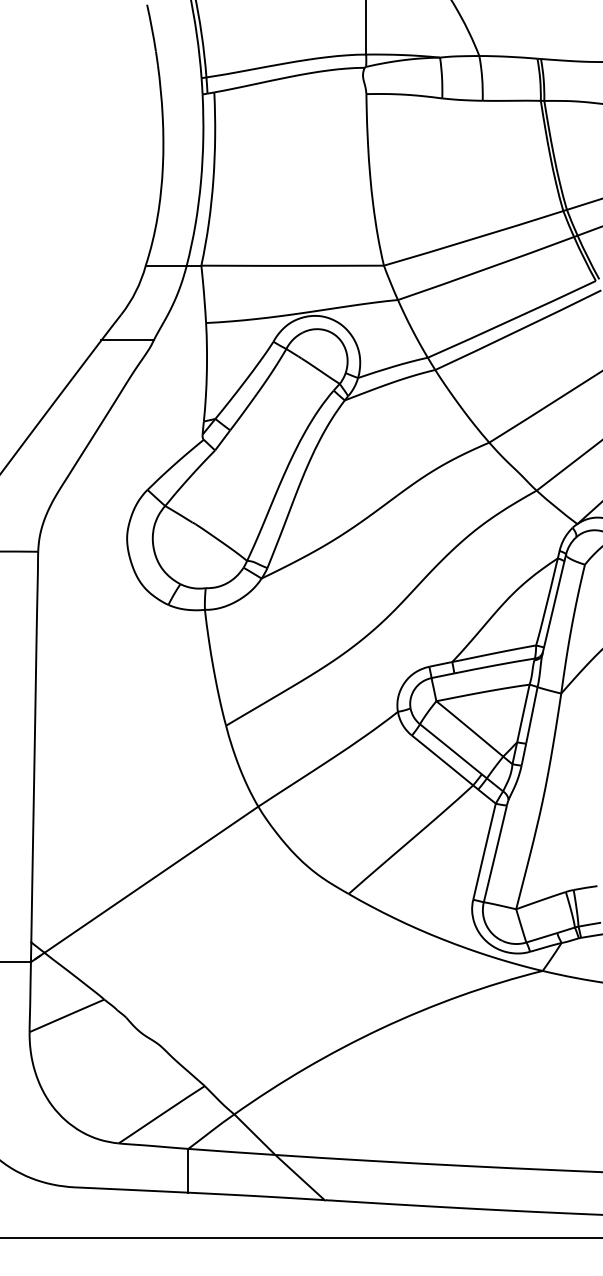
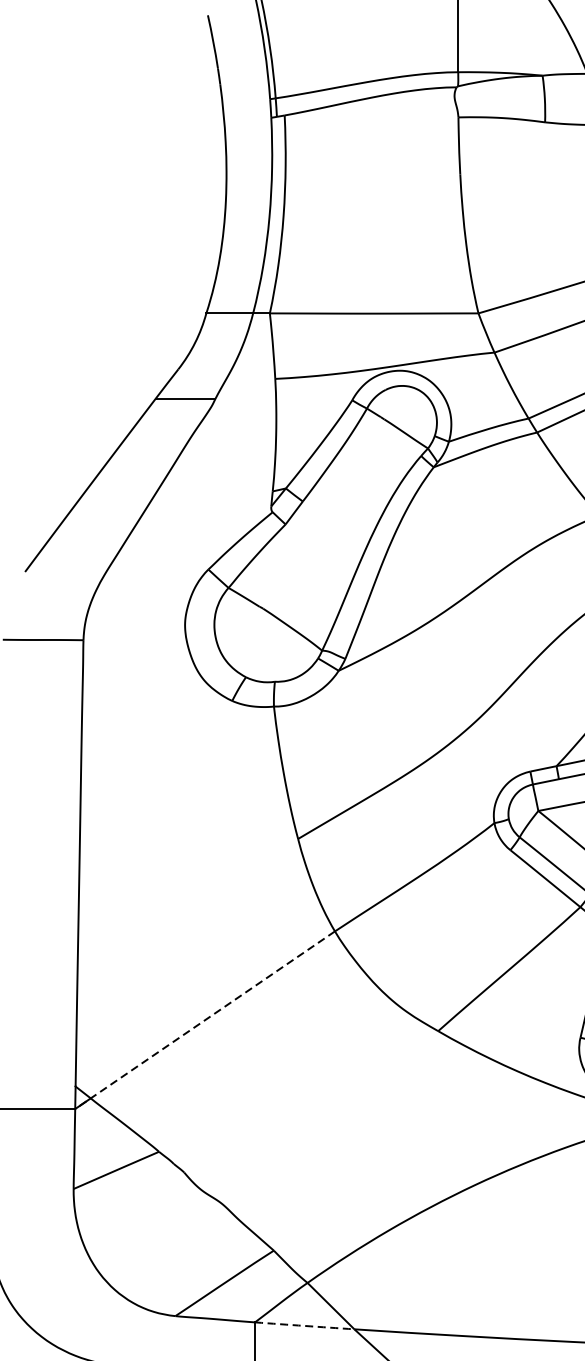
line: (151, 880) -> (212, 1015), solid -> dashed
arc: (231, 1152) -> (304, 1326), solid -> dashed

